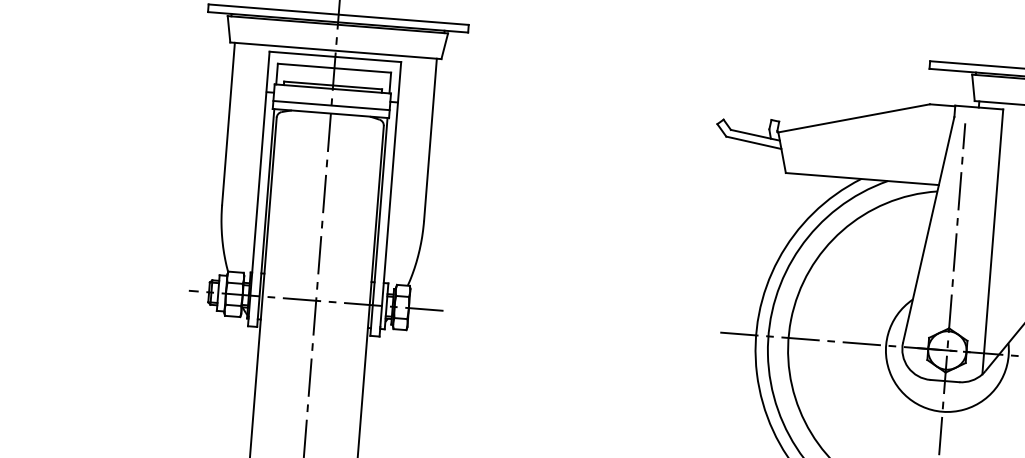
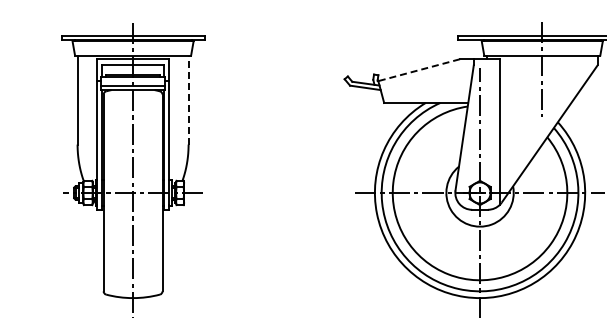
line: (852, 118) -> (418, 70), solid -> dashed
line: (430, 140) -> (188, 100), solid -> dashed

